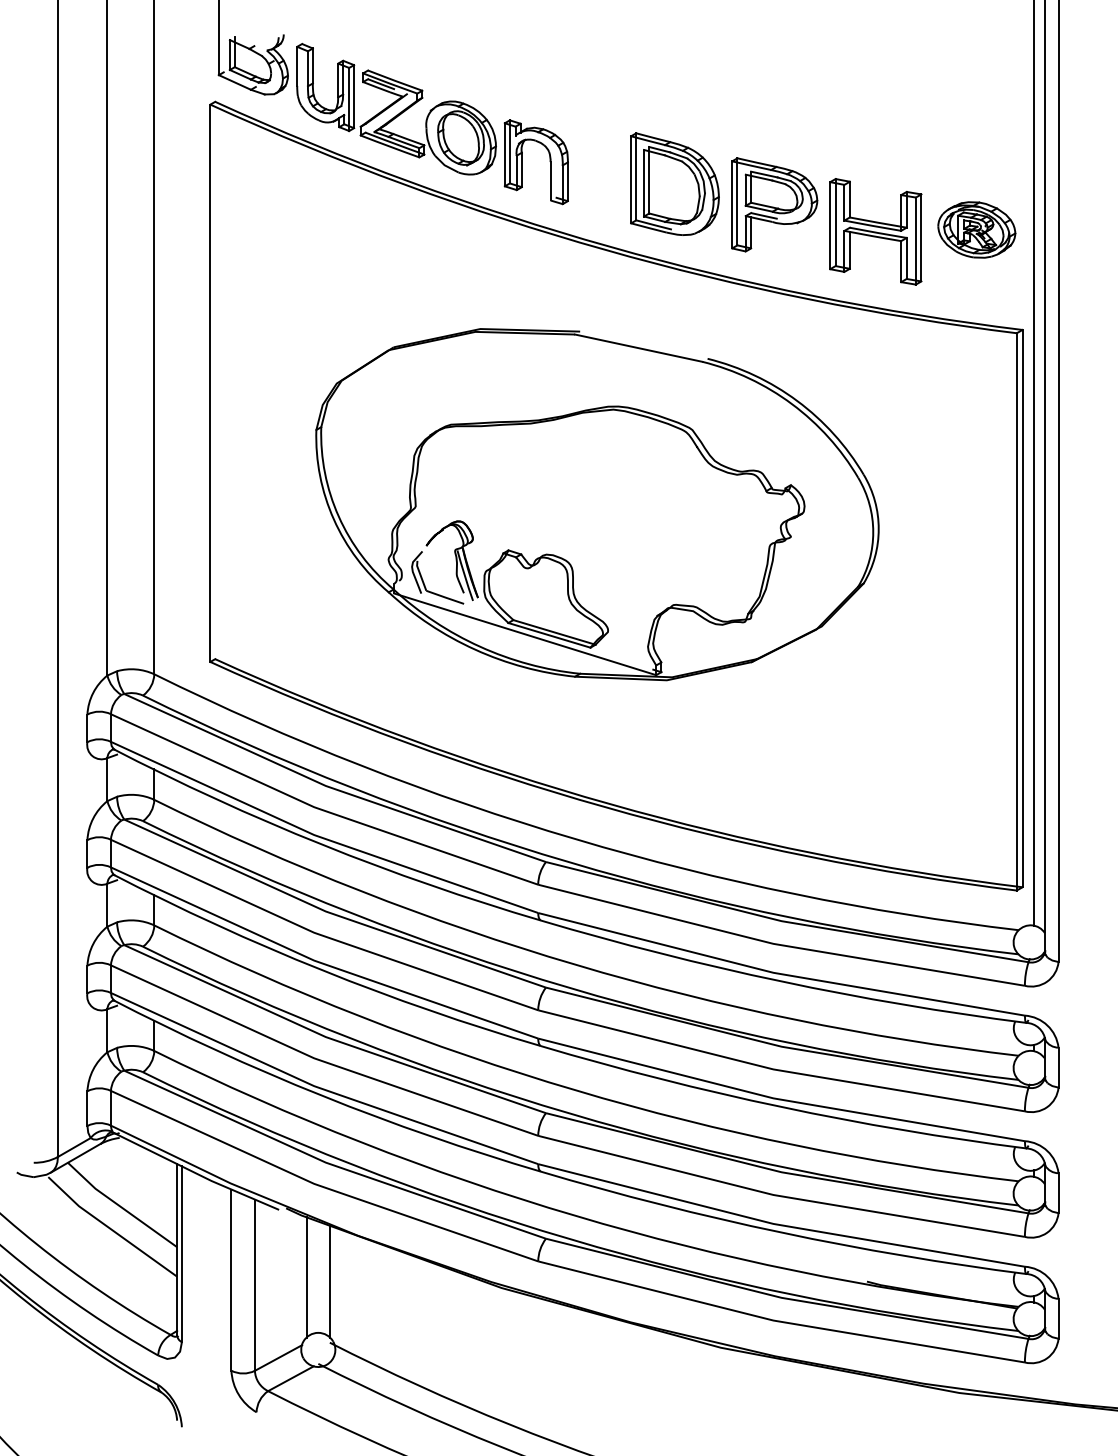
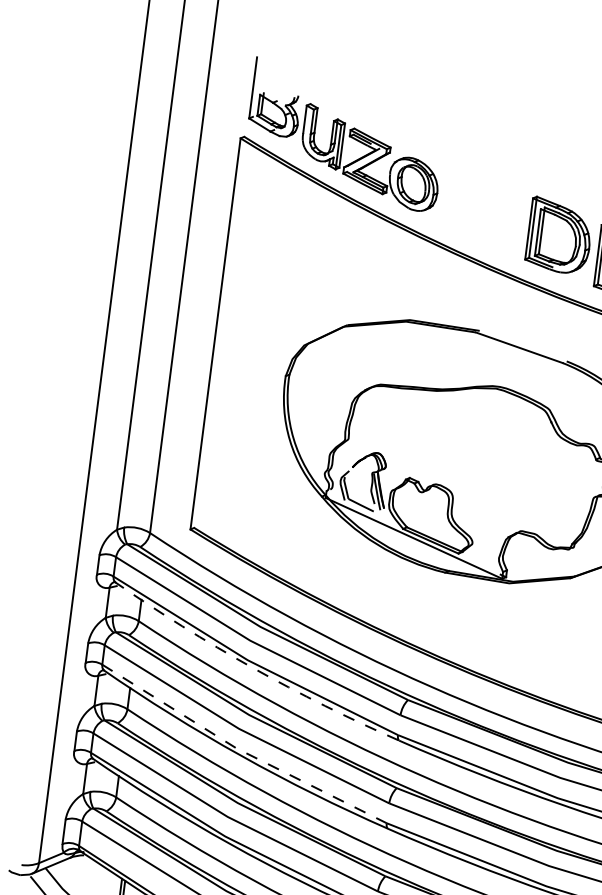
part: (522, 162) -> (454, 207), removed
arc: (322, 844) -> (252, 667), solid -> dashed
line: (320, 962) -> (240, 750), solid -> dashed

